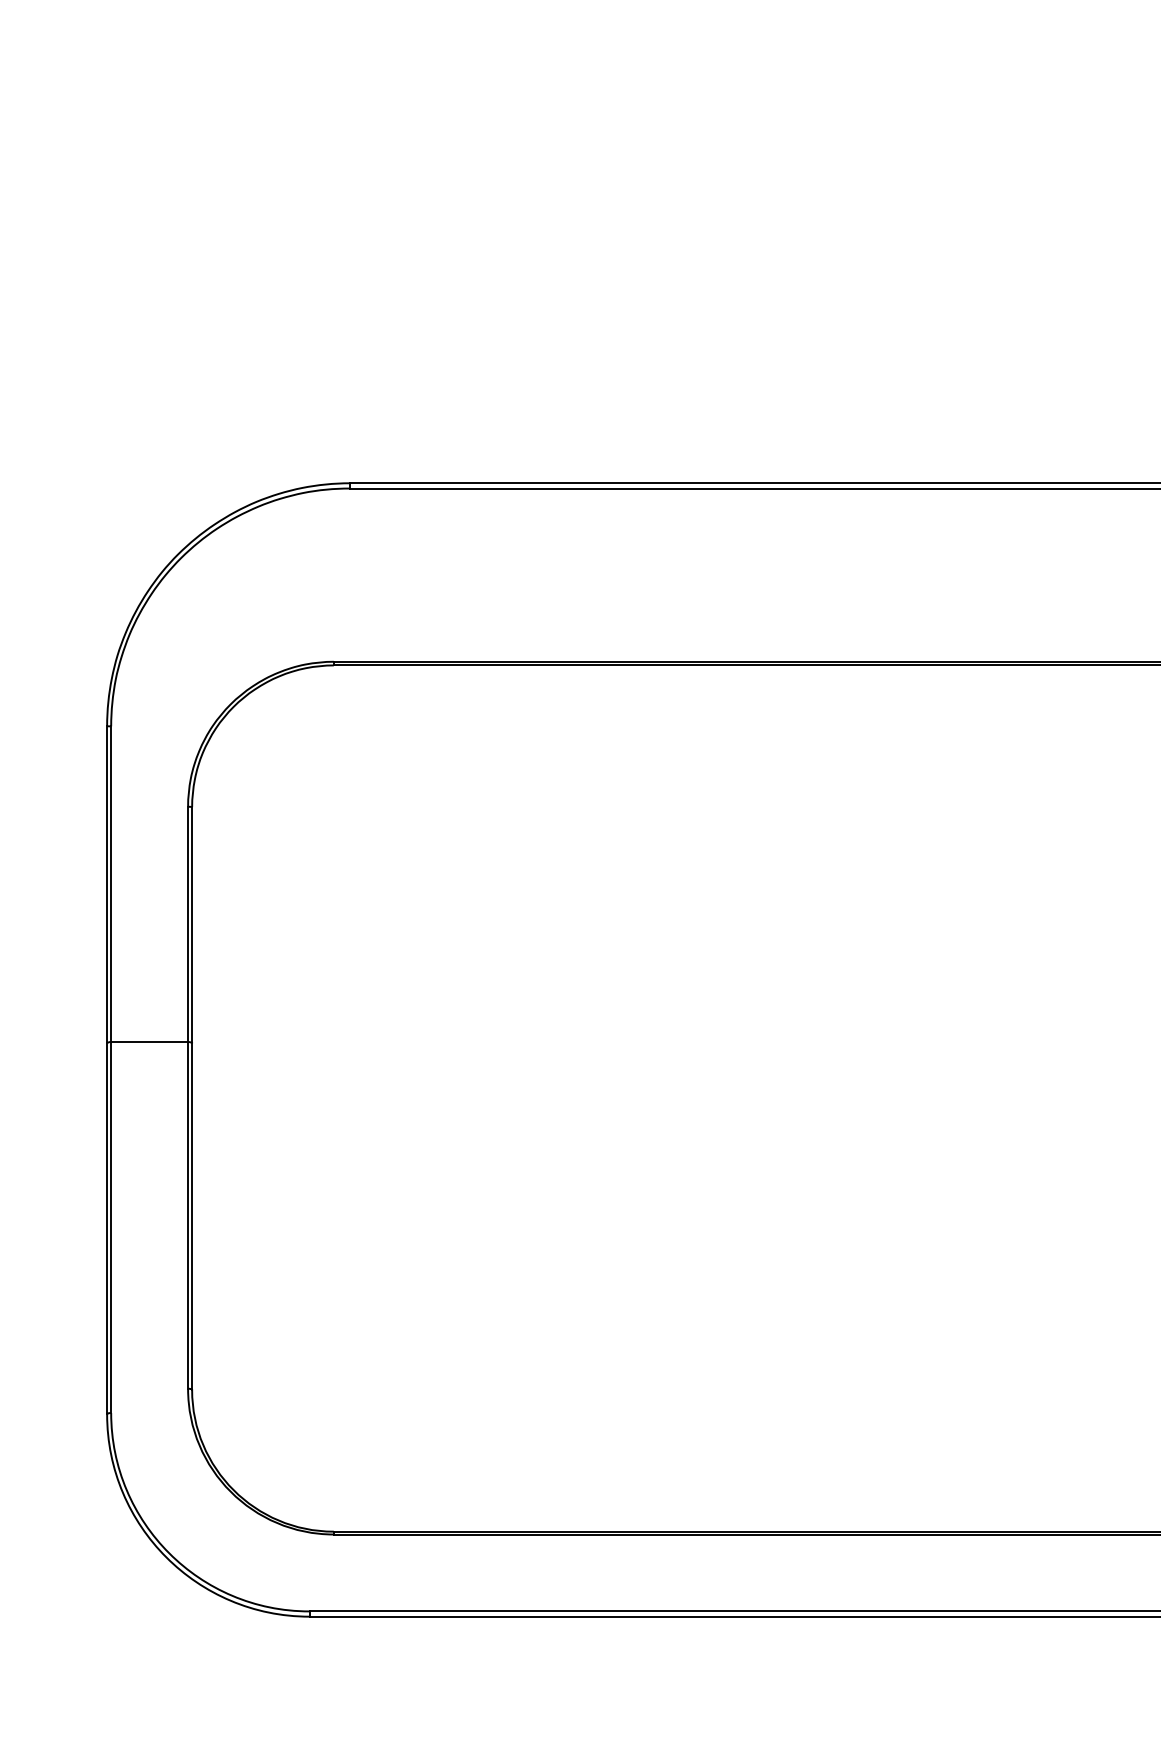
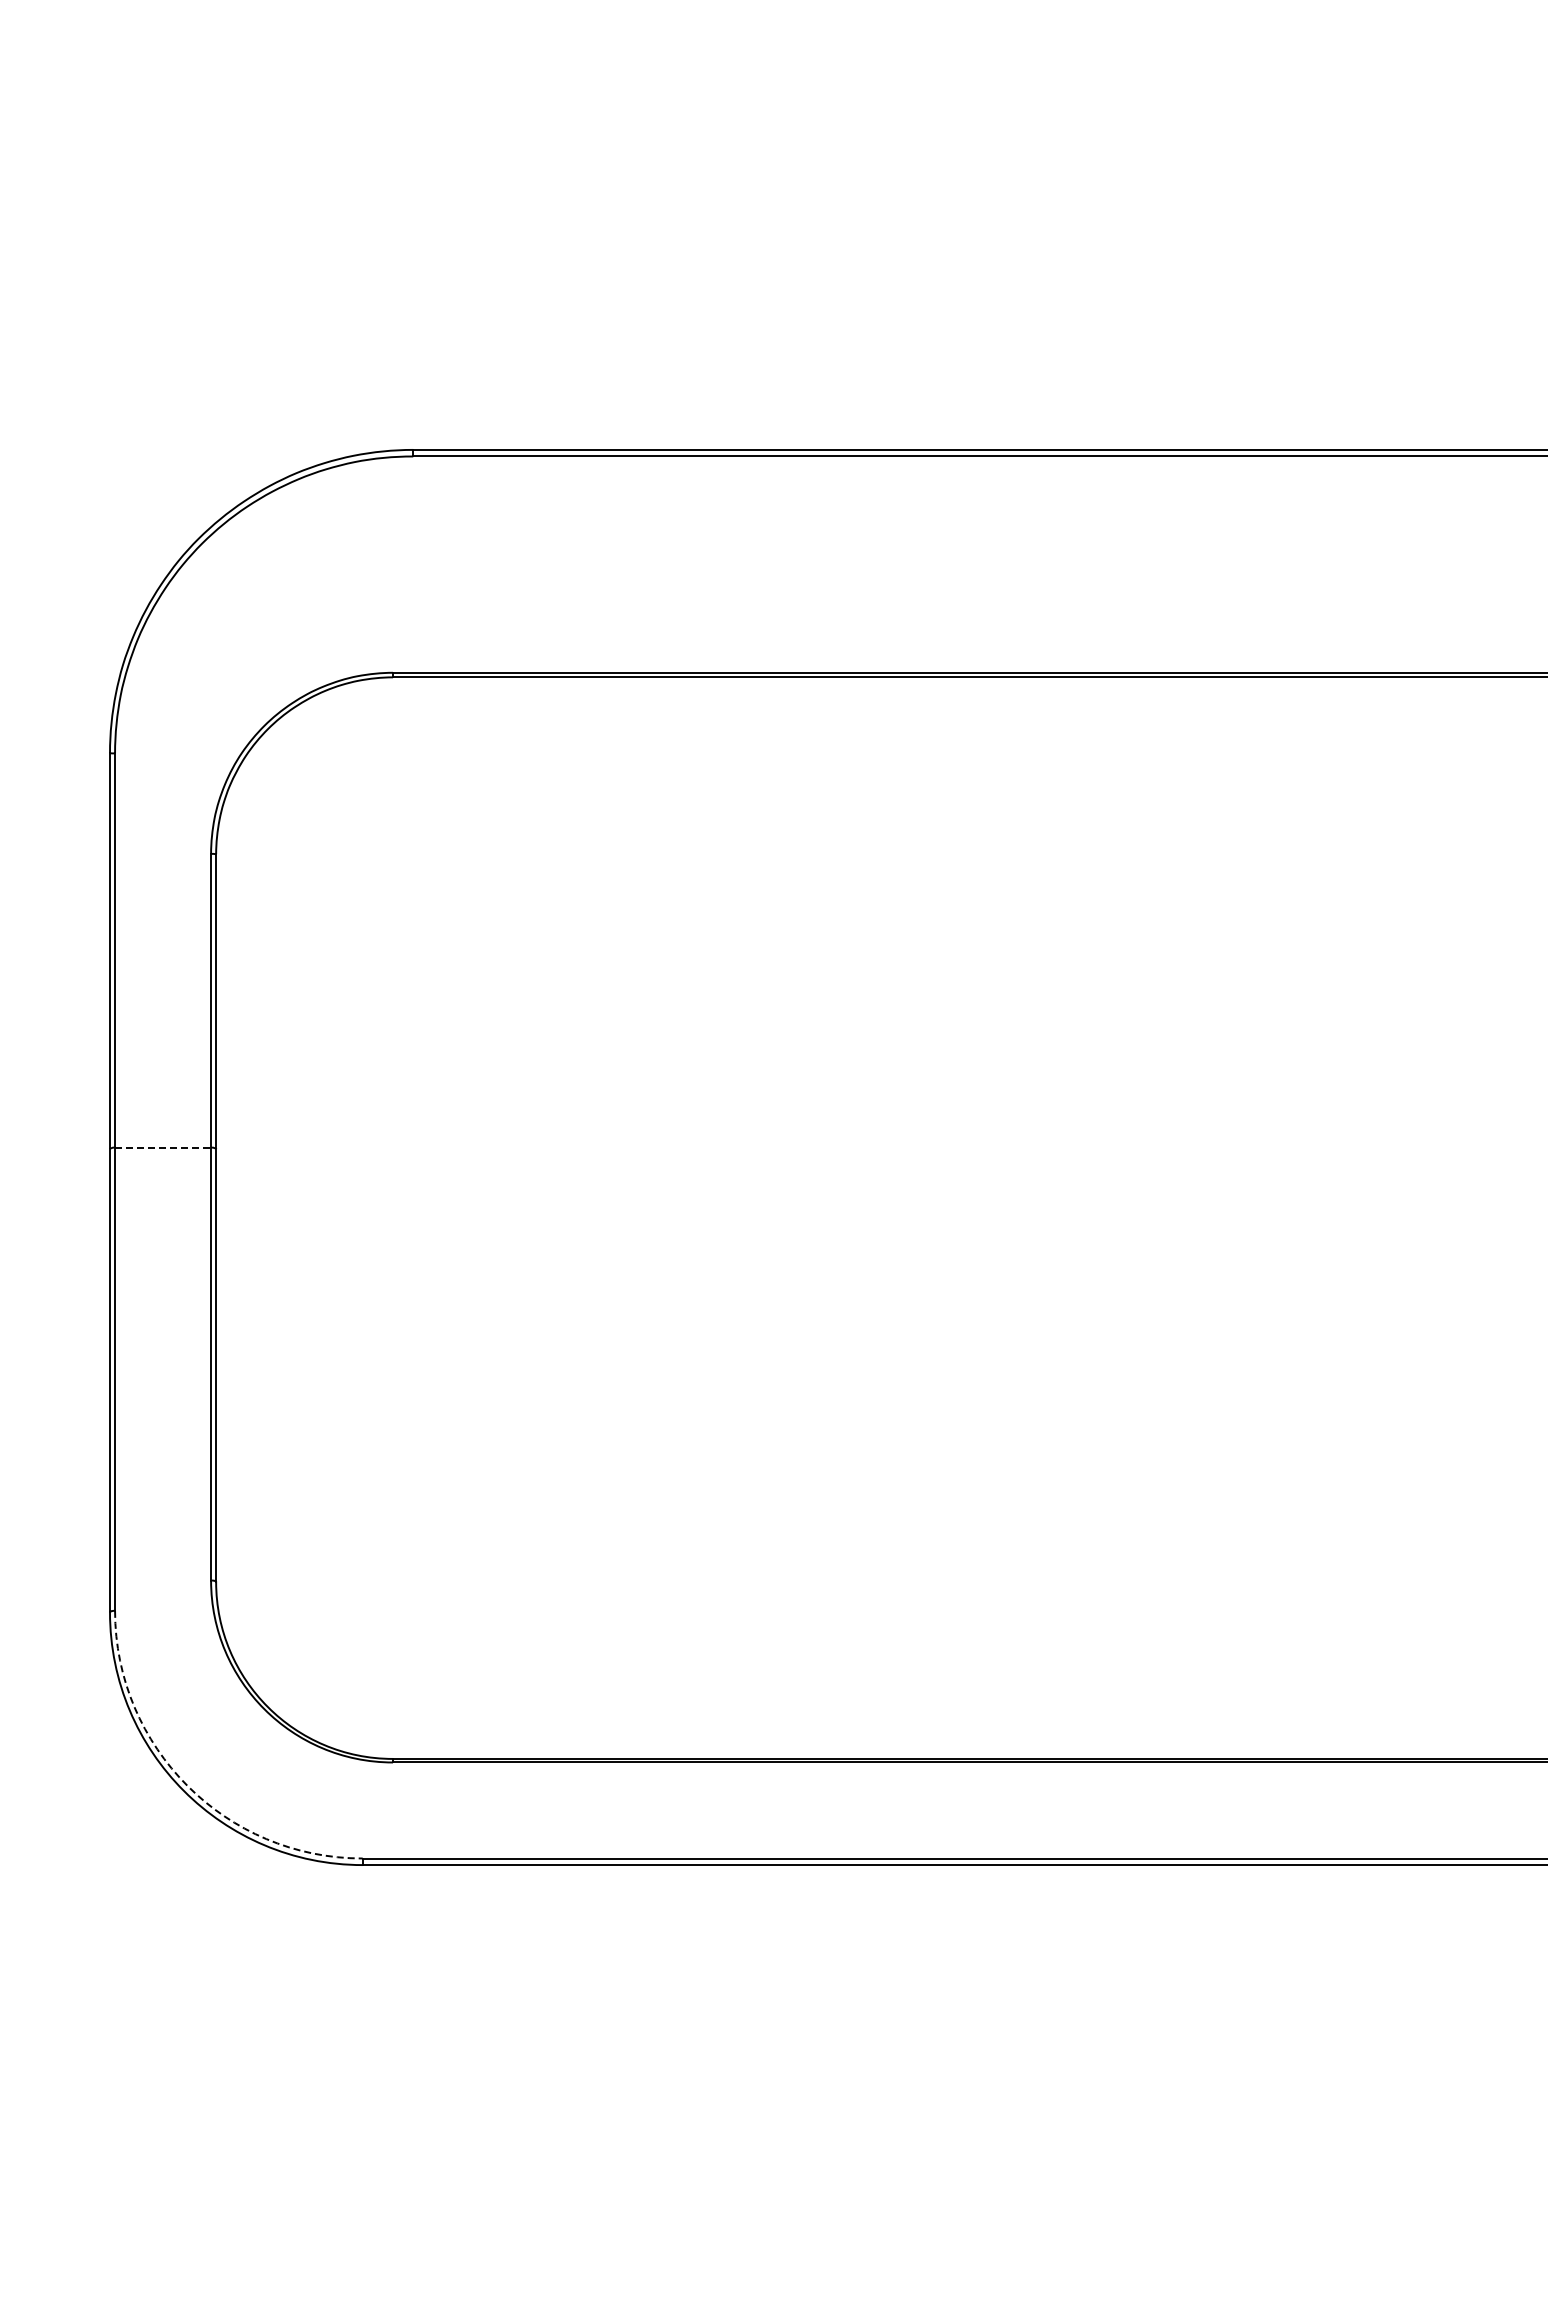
line: (149, 1041) -> (163, 1147), solid -> dashed
arc: (169, 1552) -> (187, 1785), solid -> dashed

